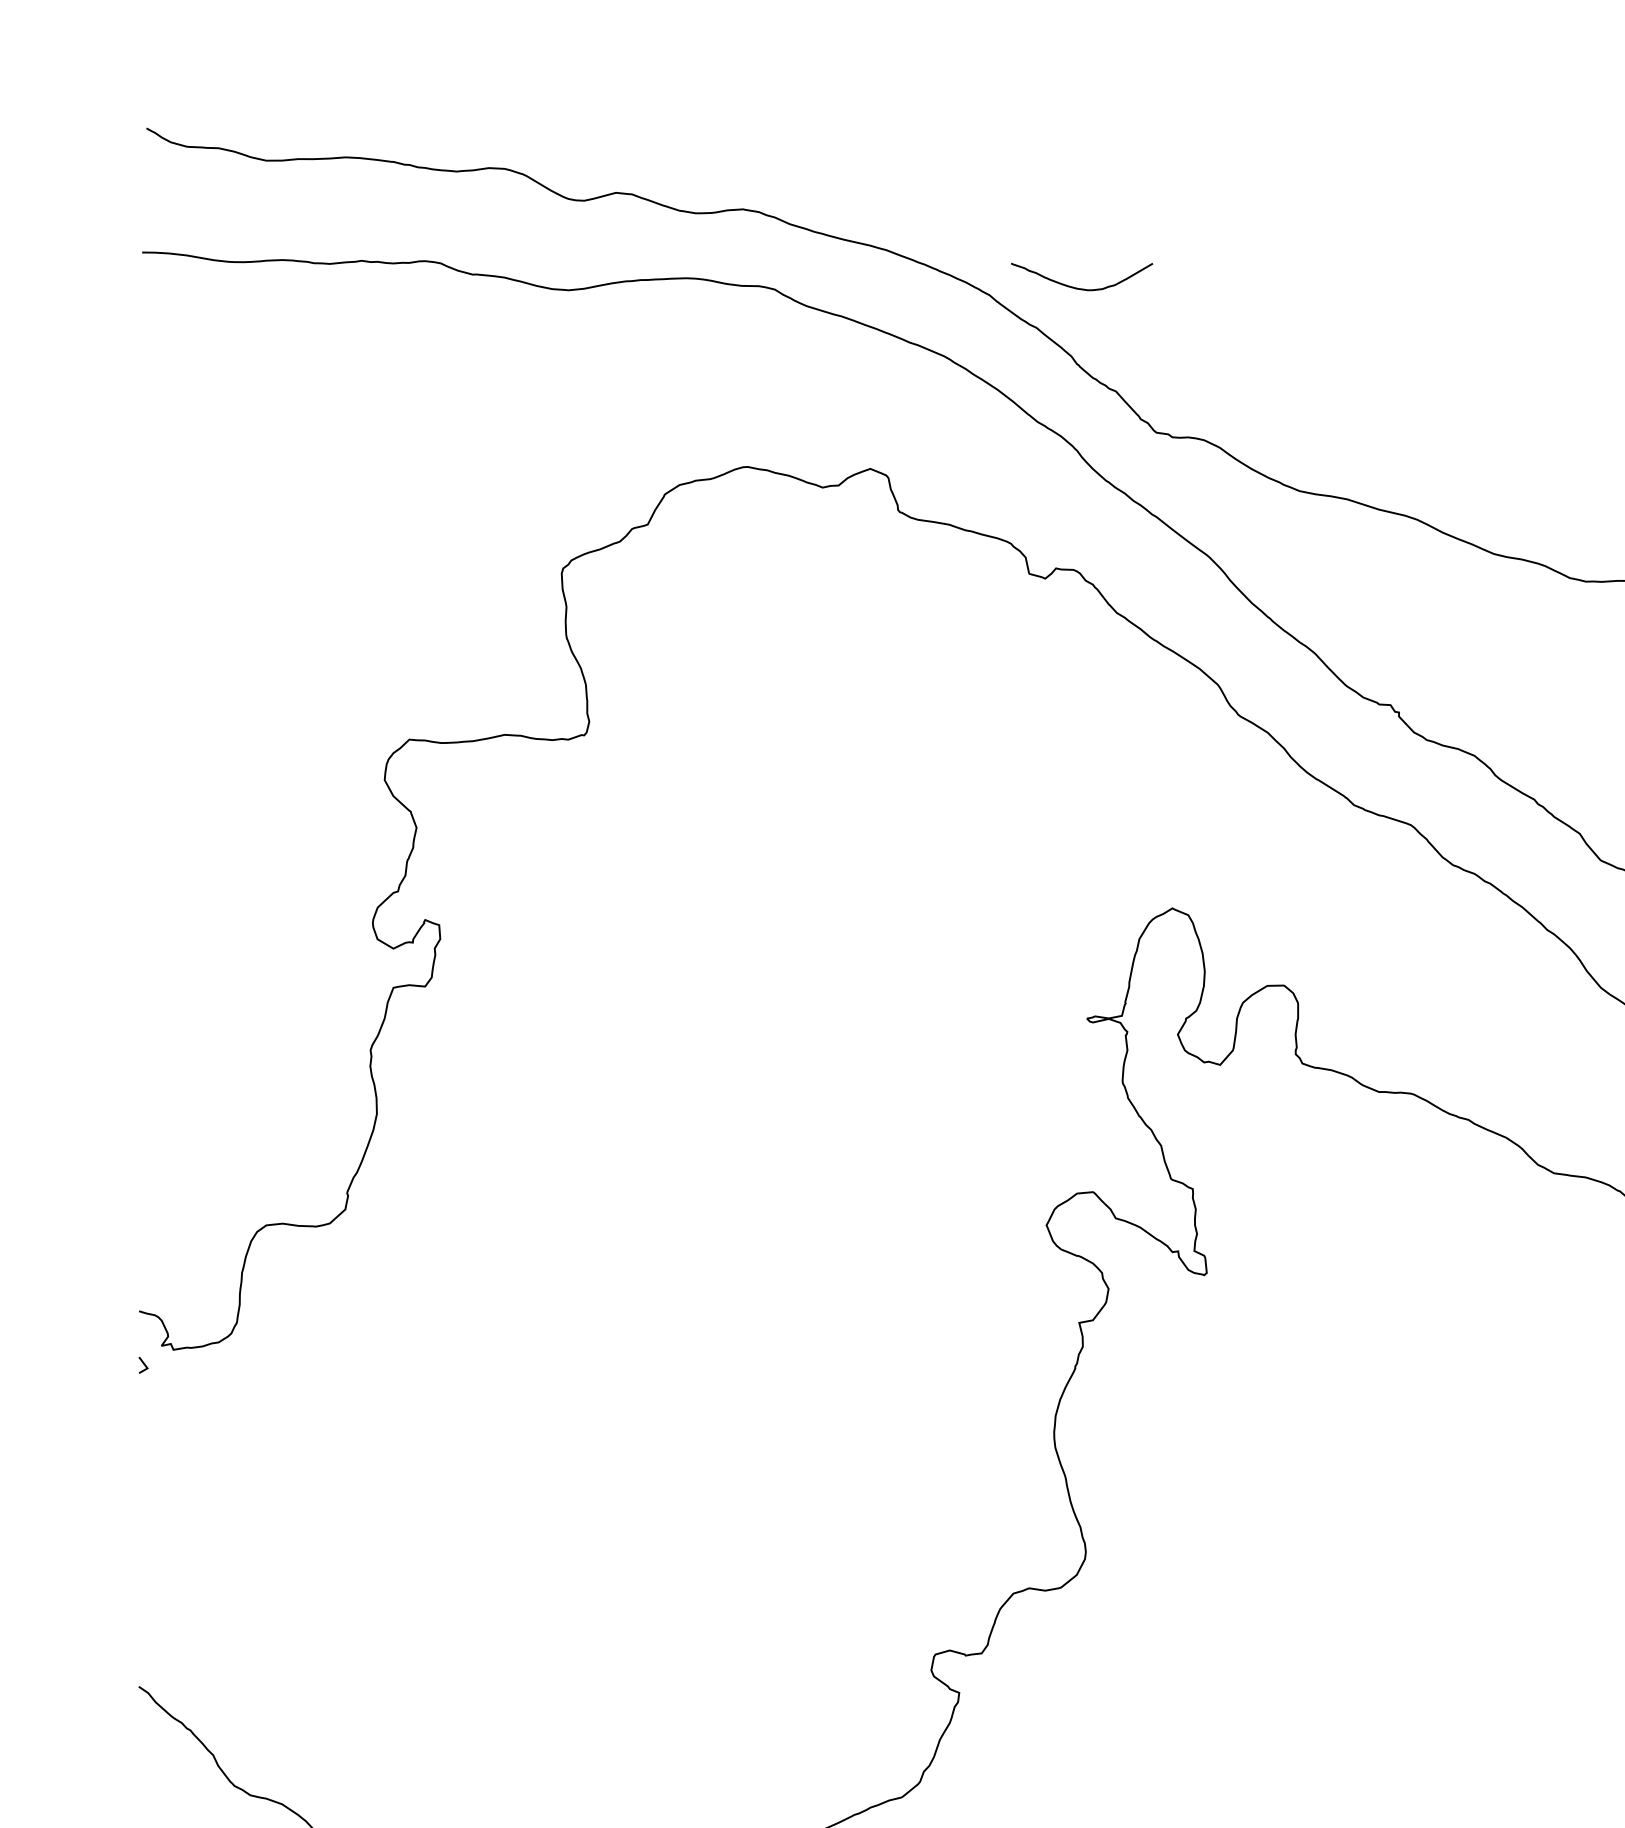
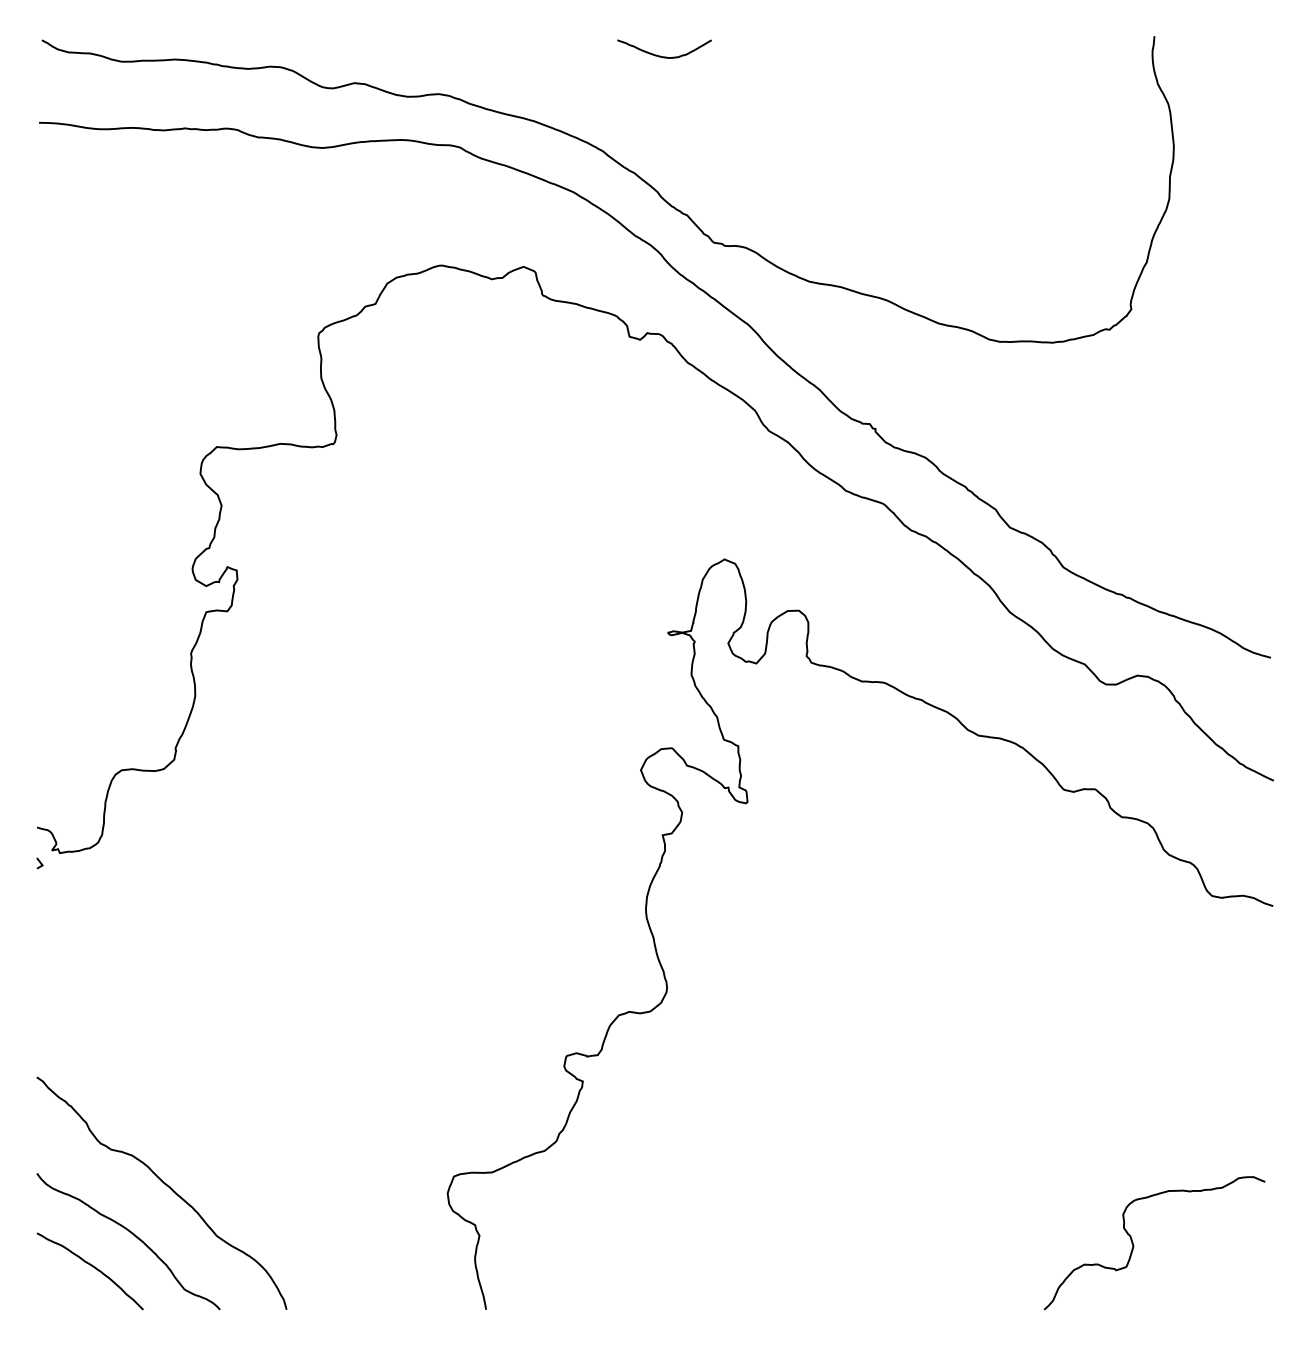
curve: (1081, 288) -> (664, 56), moved

